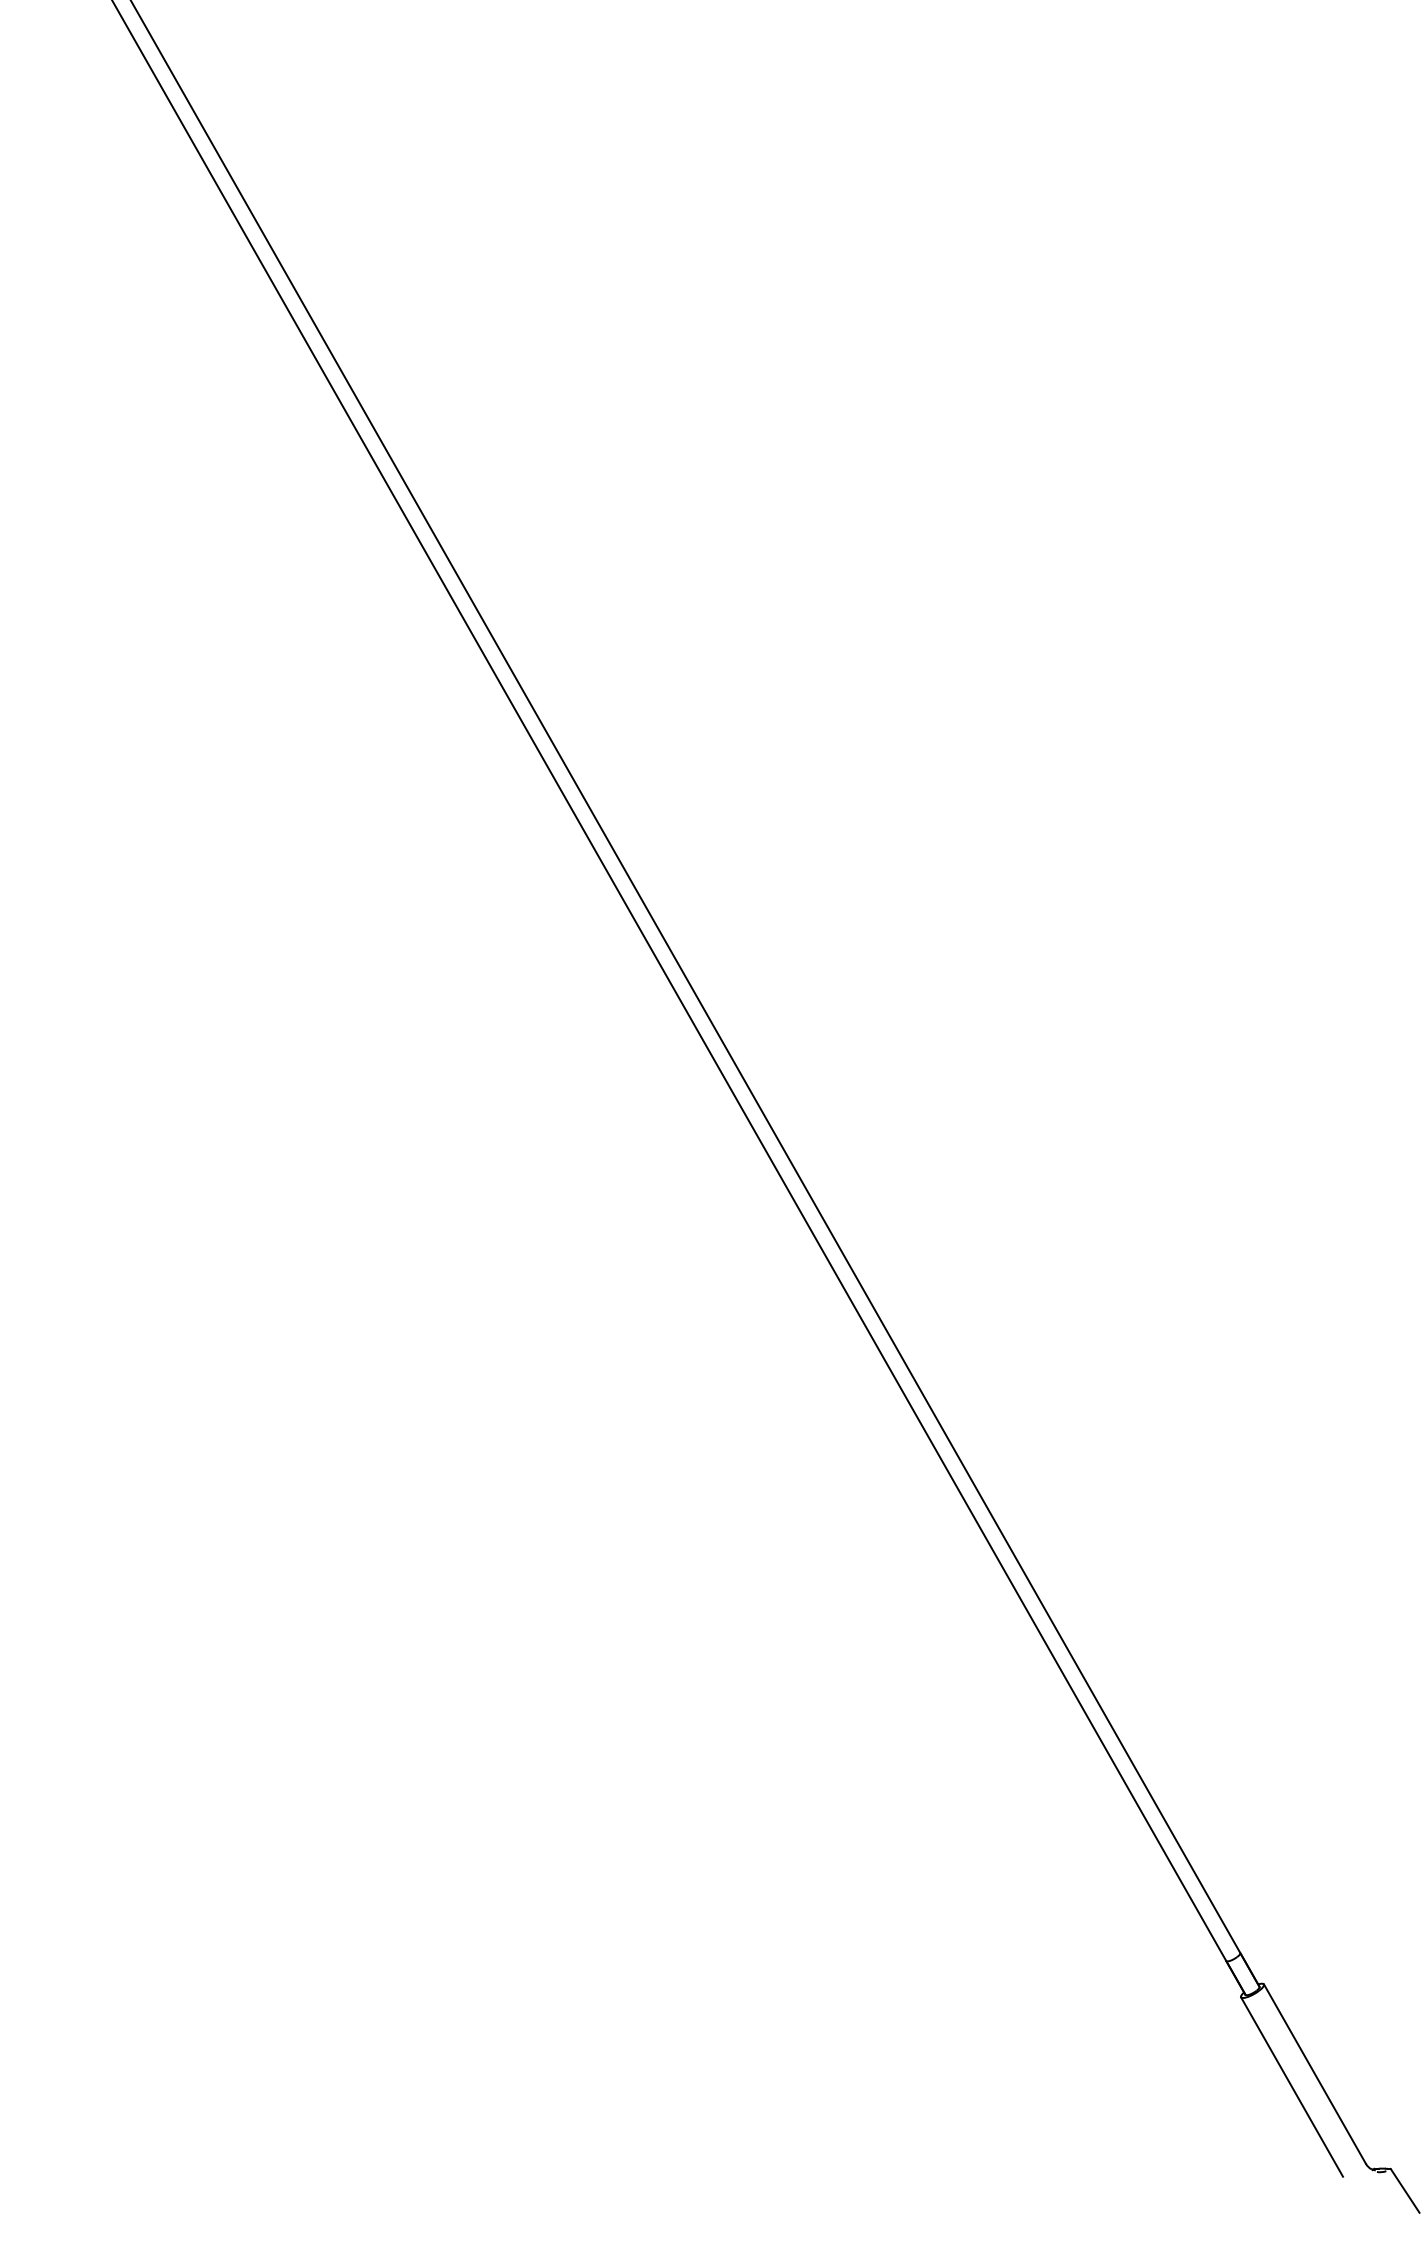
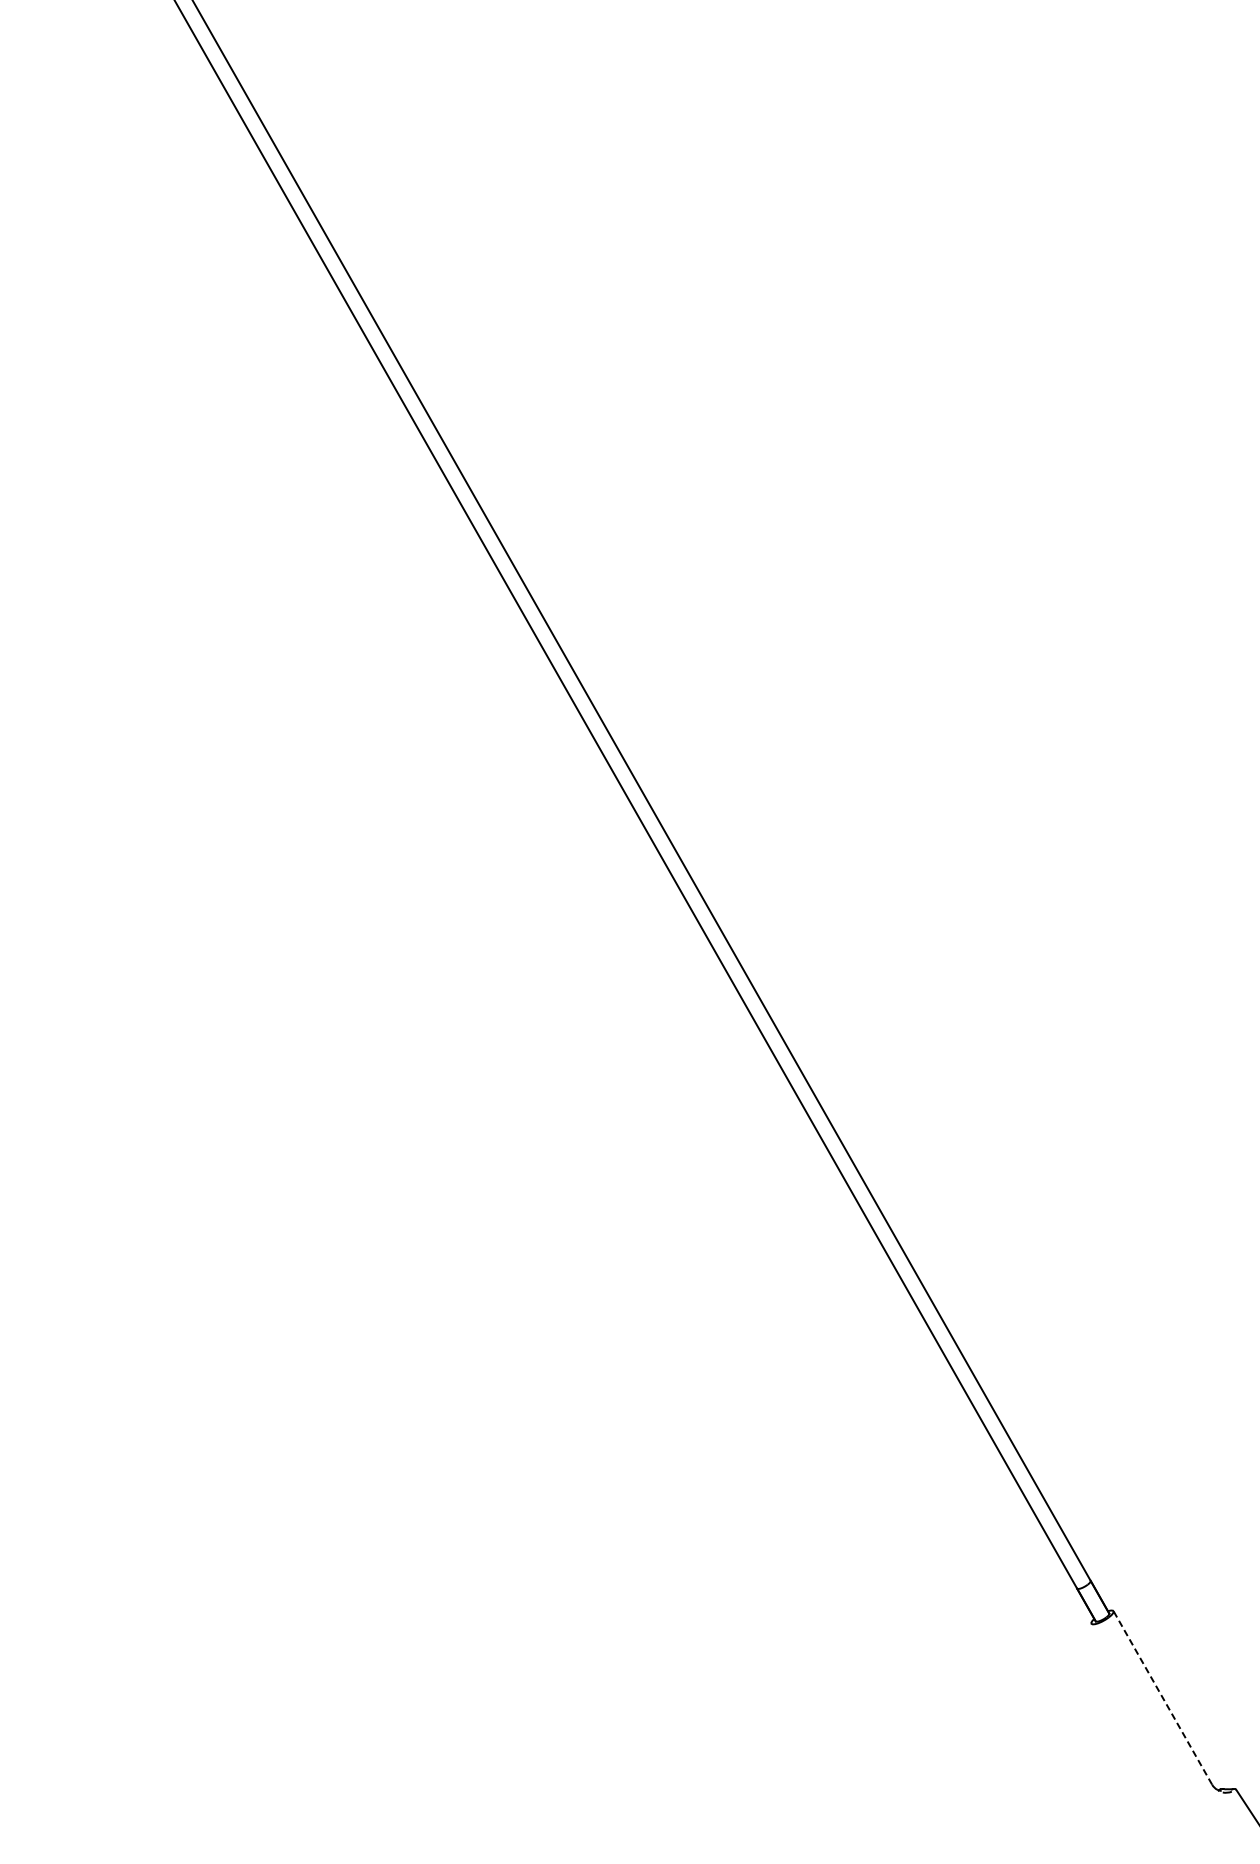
line: (1314, 2073) -> (1162, 1697), solid -> dashed
line: (1292, 2086) -> (1141, 1709), removed

